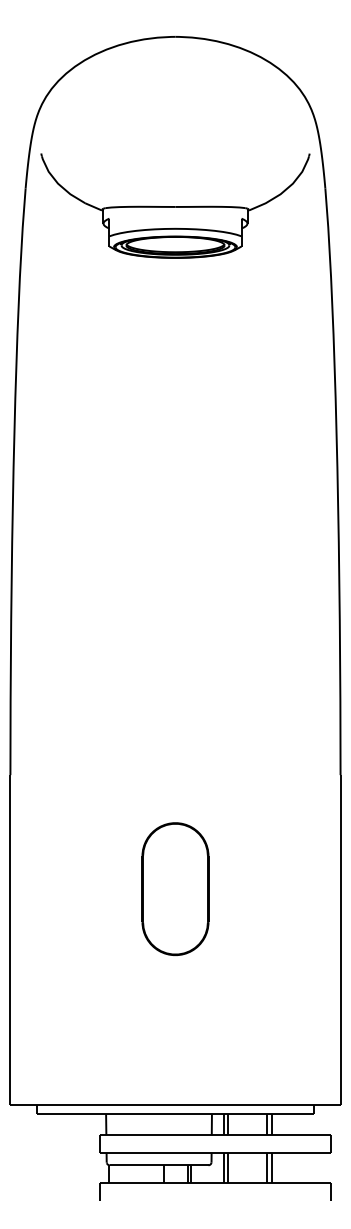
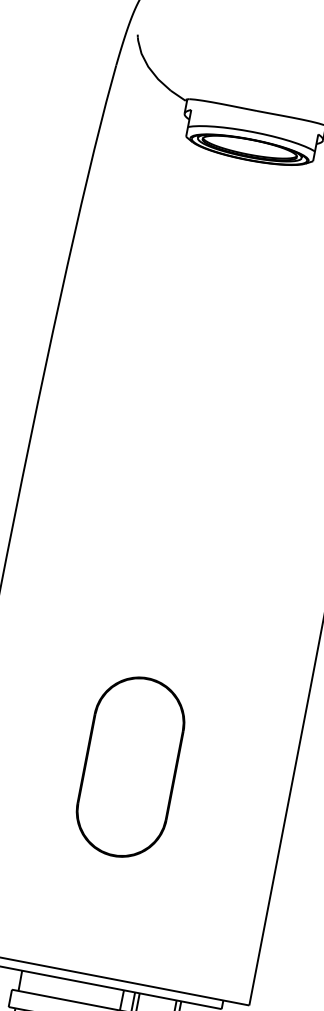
part: (175, 888) -> (130, 766), size x1.4

